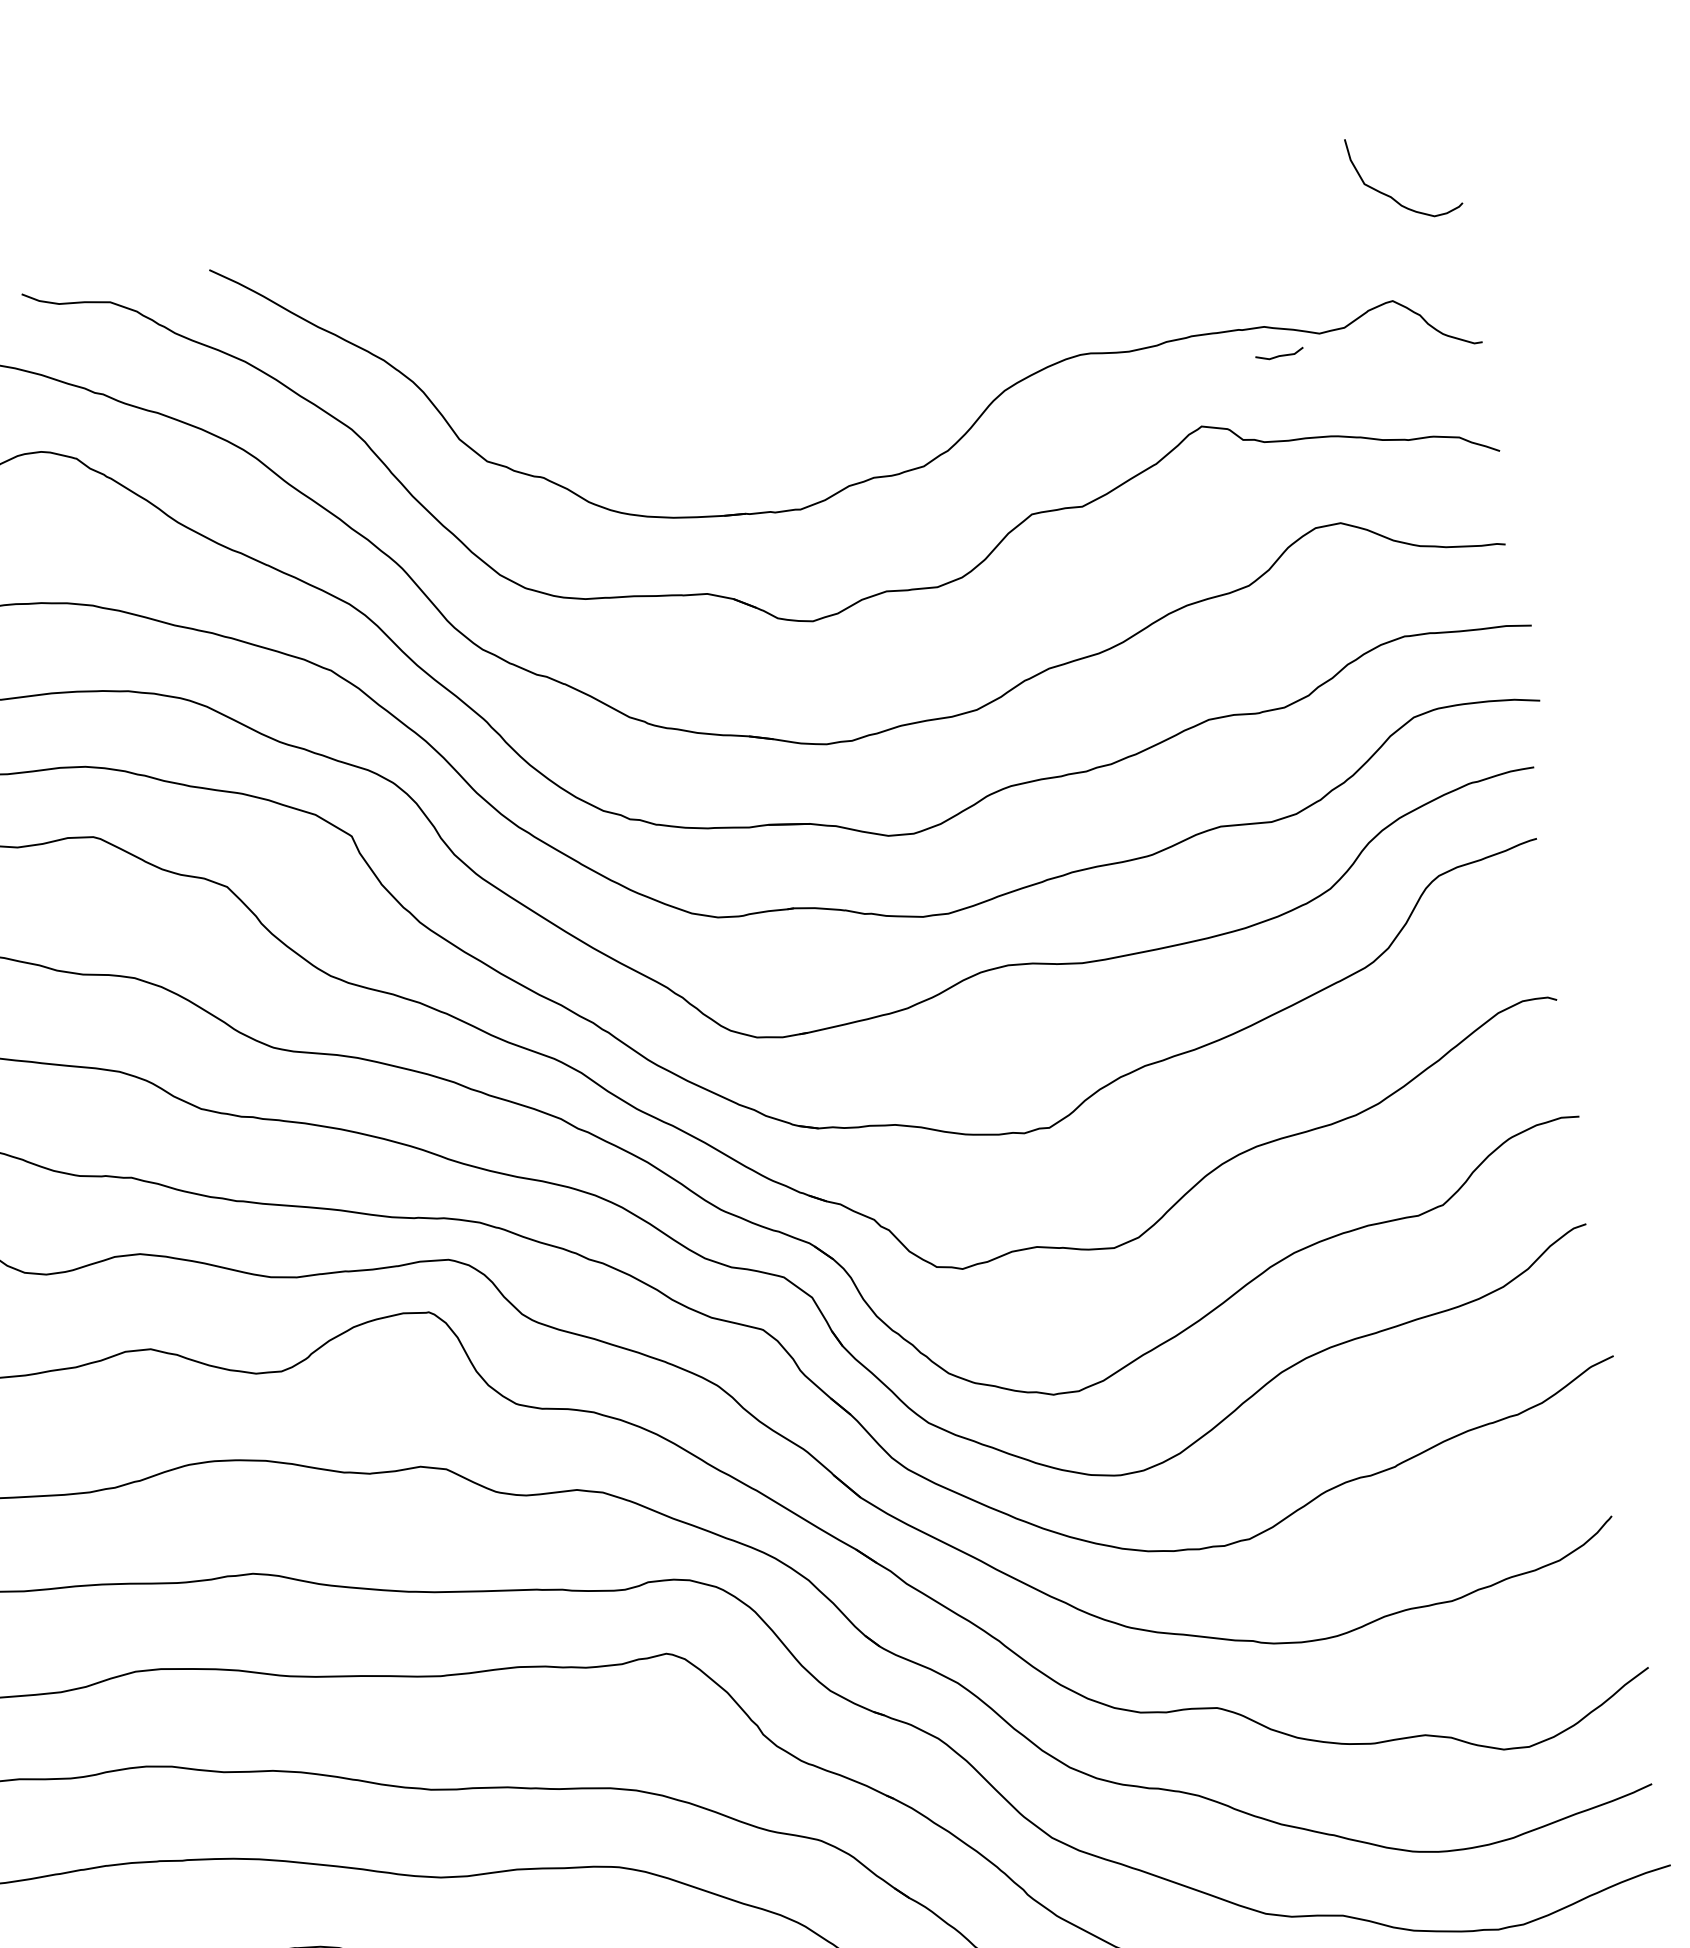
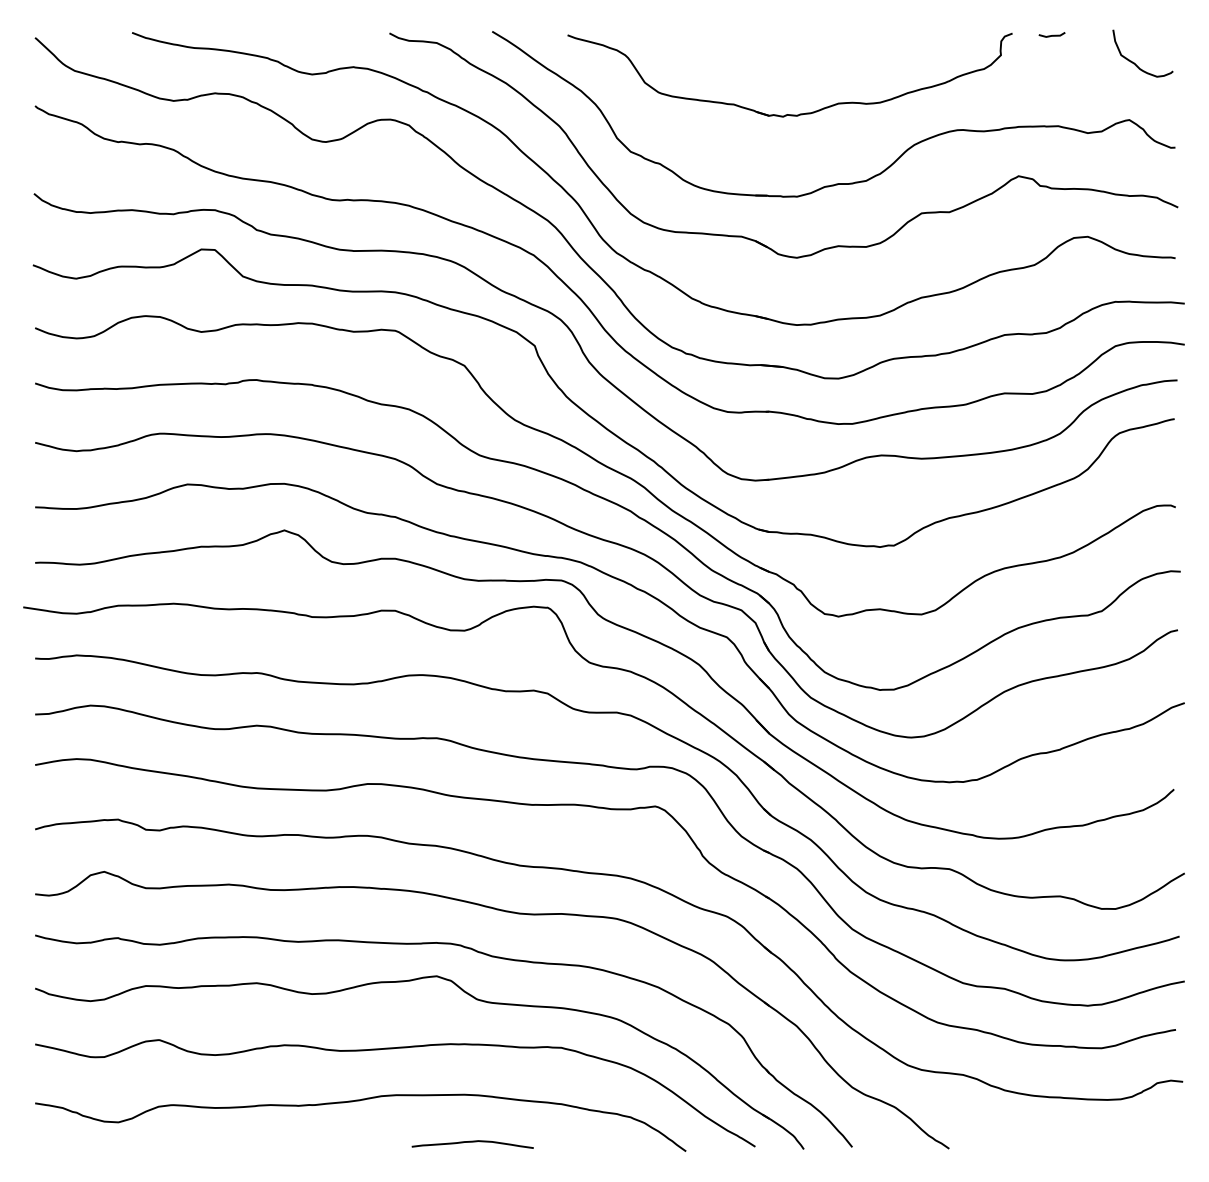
line: (1278, 355) -> (1051, 35), moved
part: (769, 360) -> (789, 114), added

